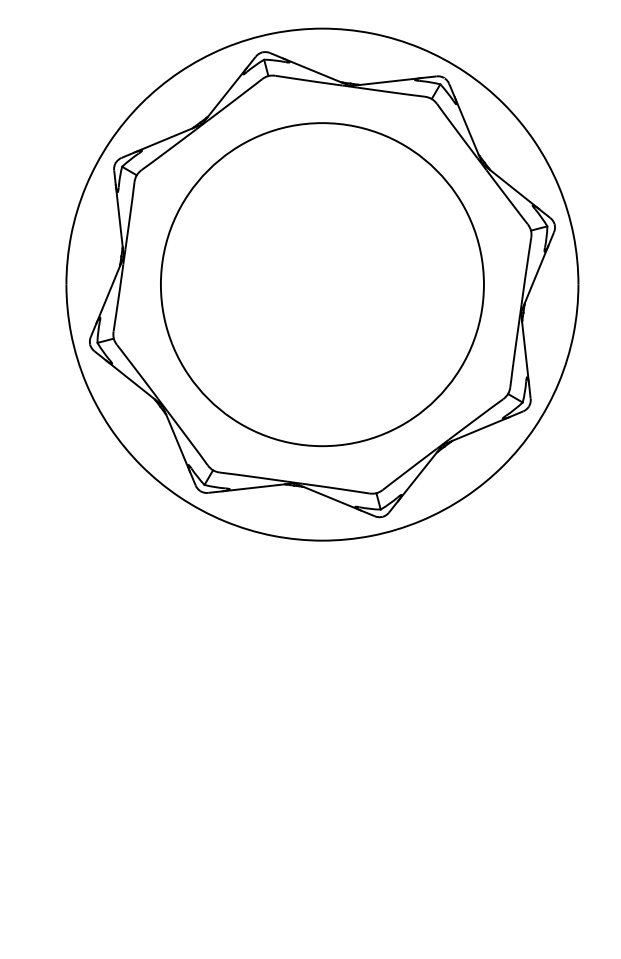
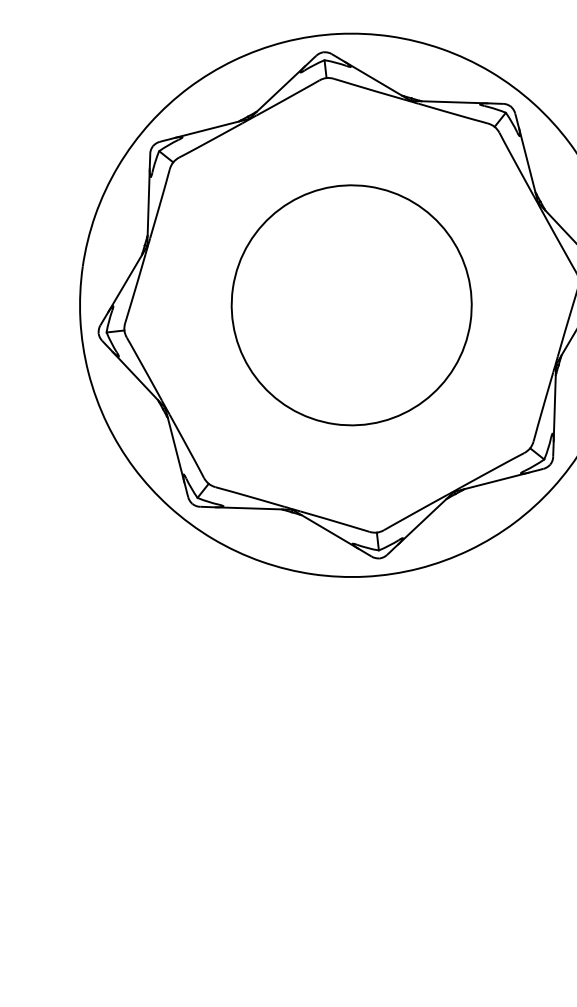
circle: (321, 284) -> (350, 305), size x0.7

